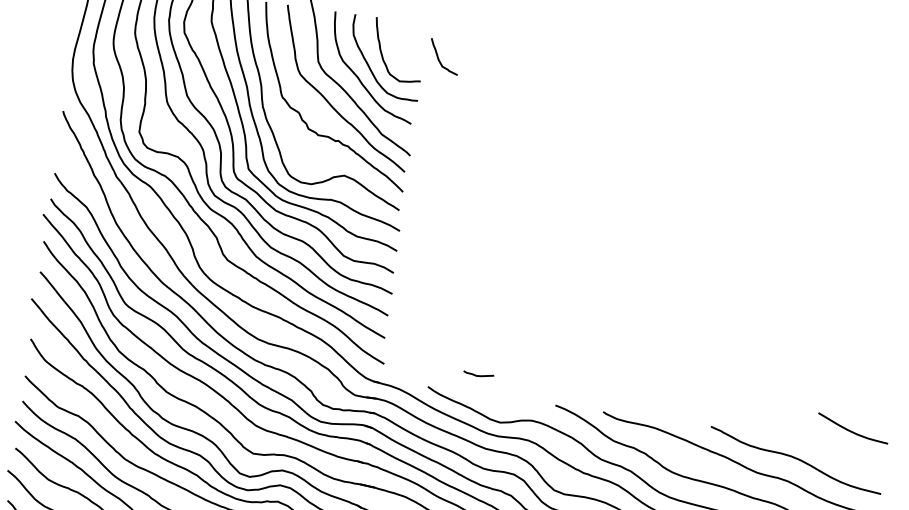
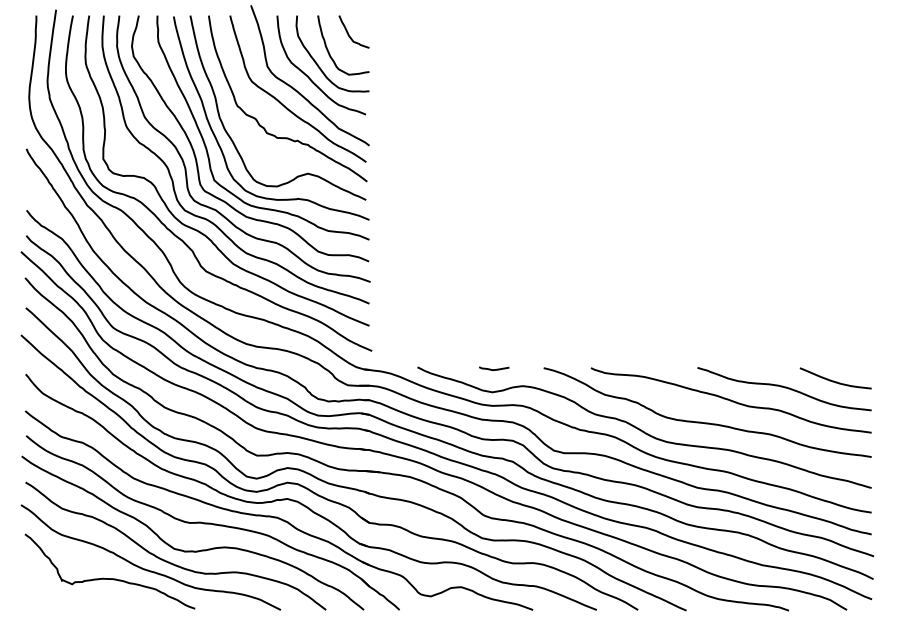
curve: (439, 58) -> (349, 34), moved
curve: (478, 375) -> (494, 369), moved
curve: (851, 430) -> (834, 380), moved

